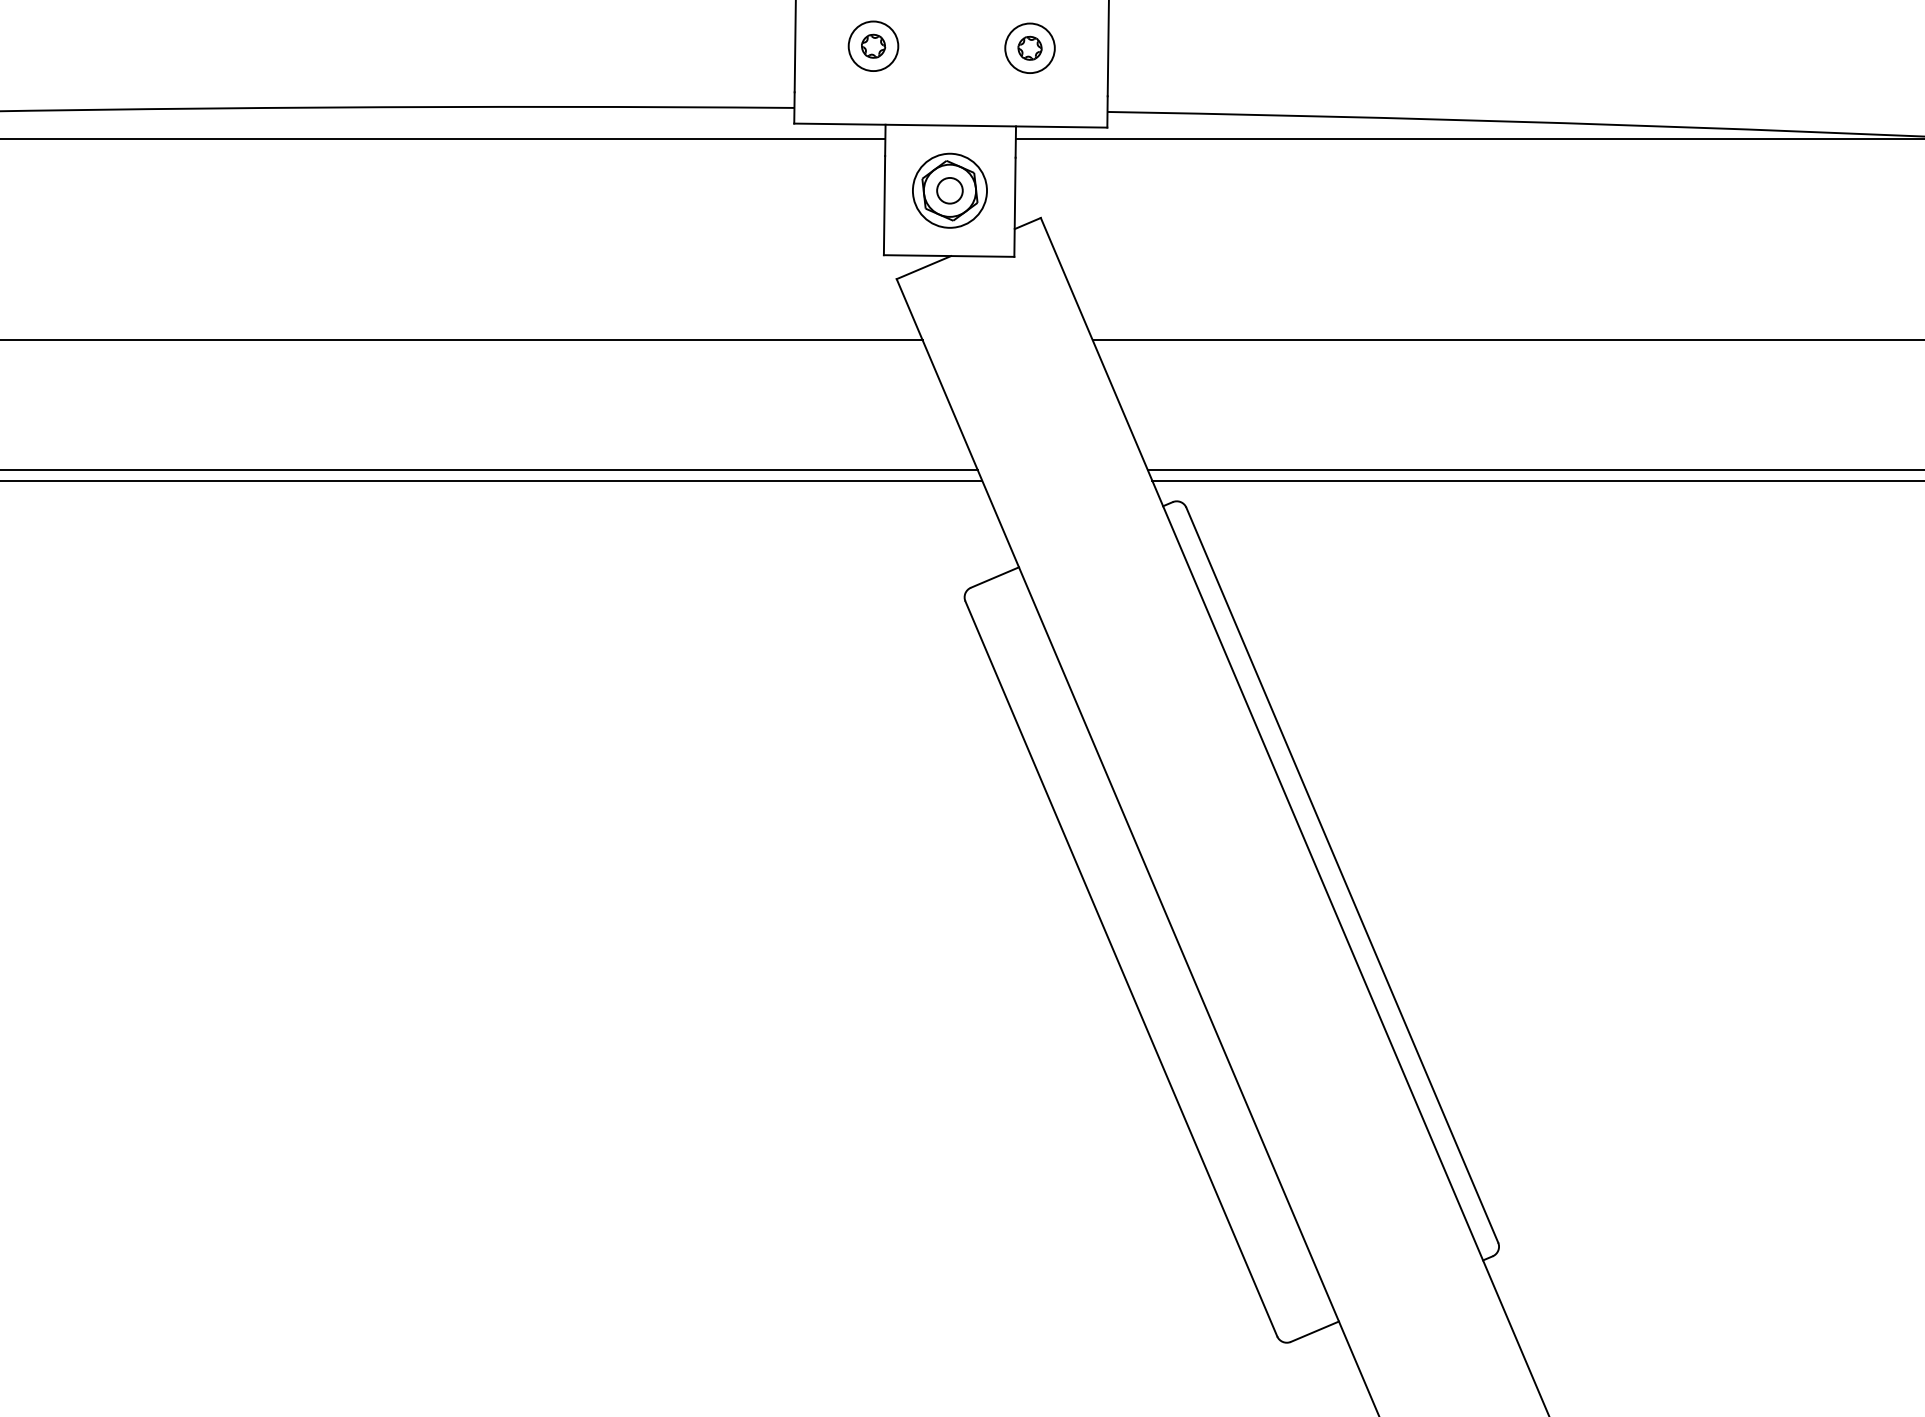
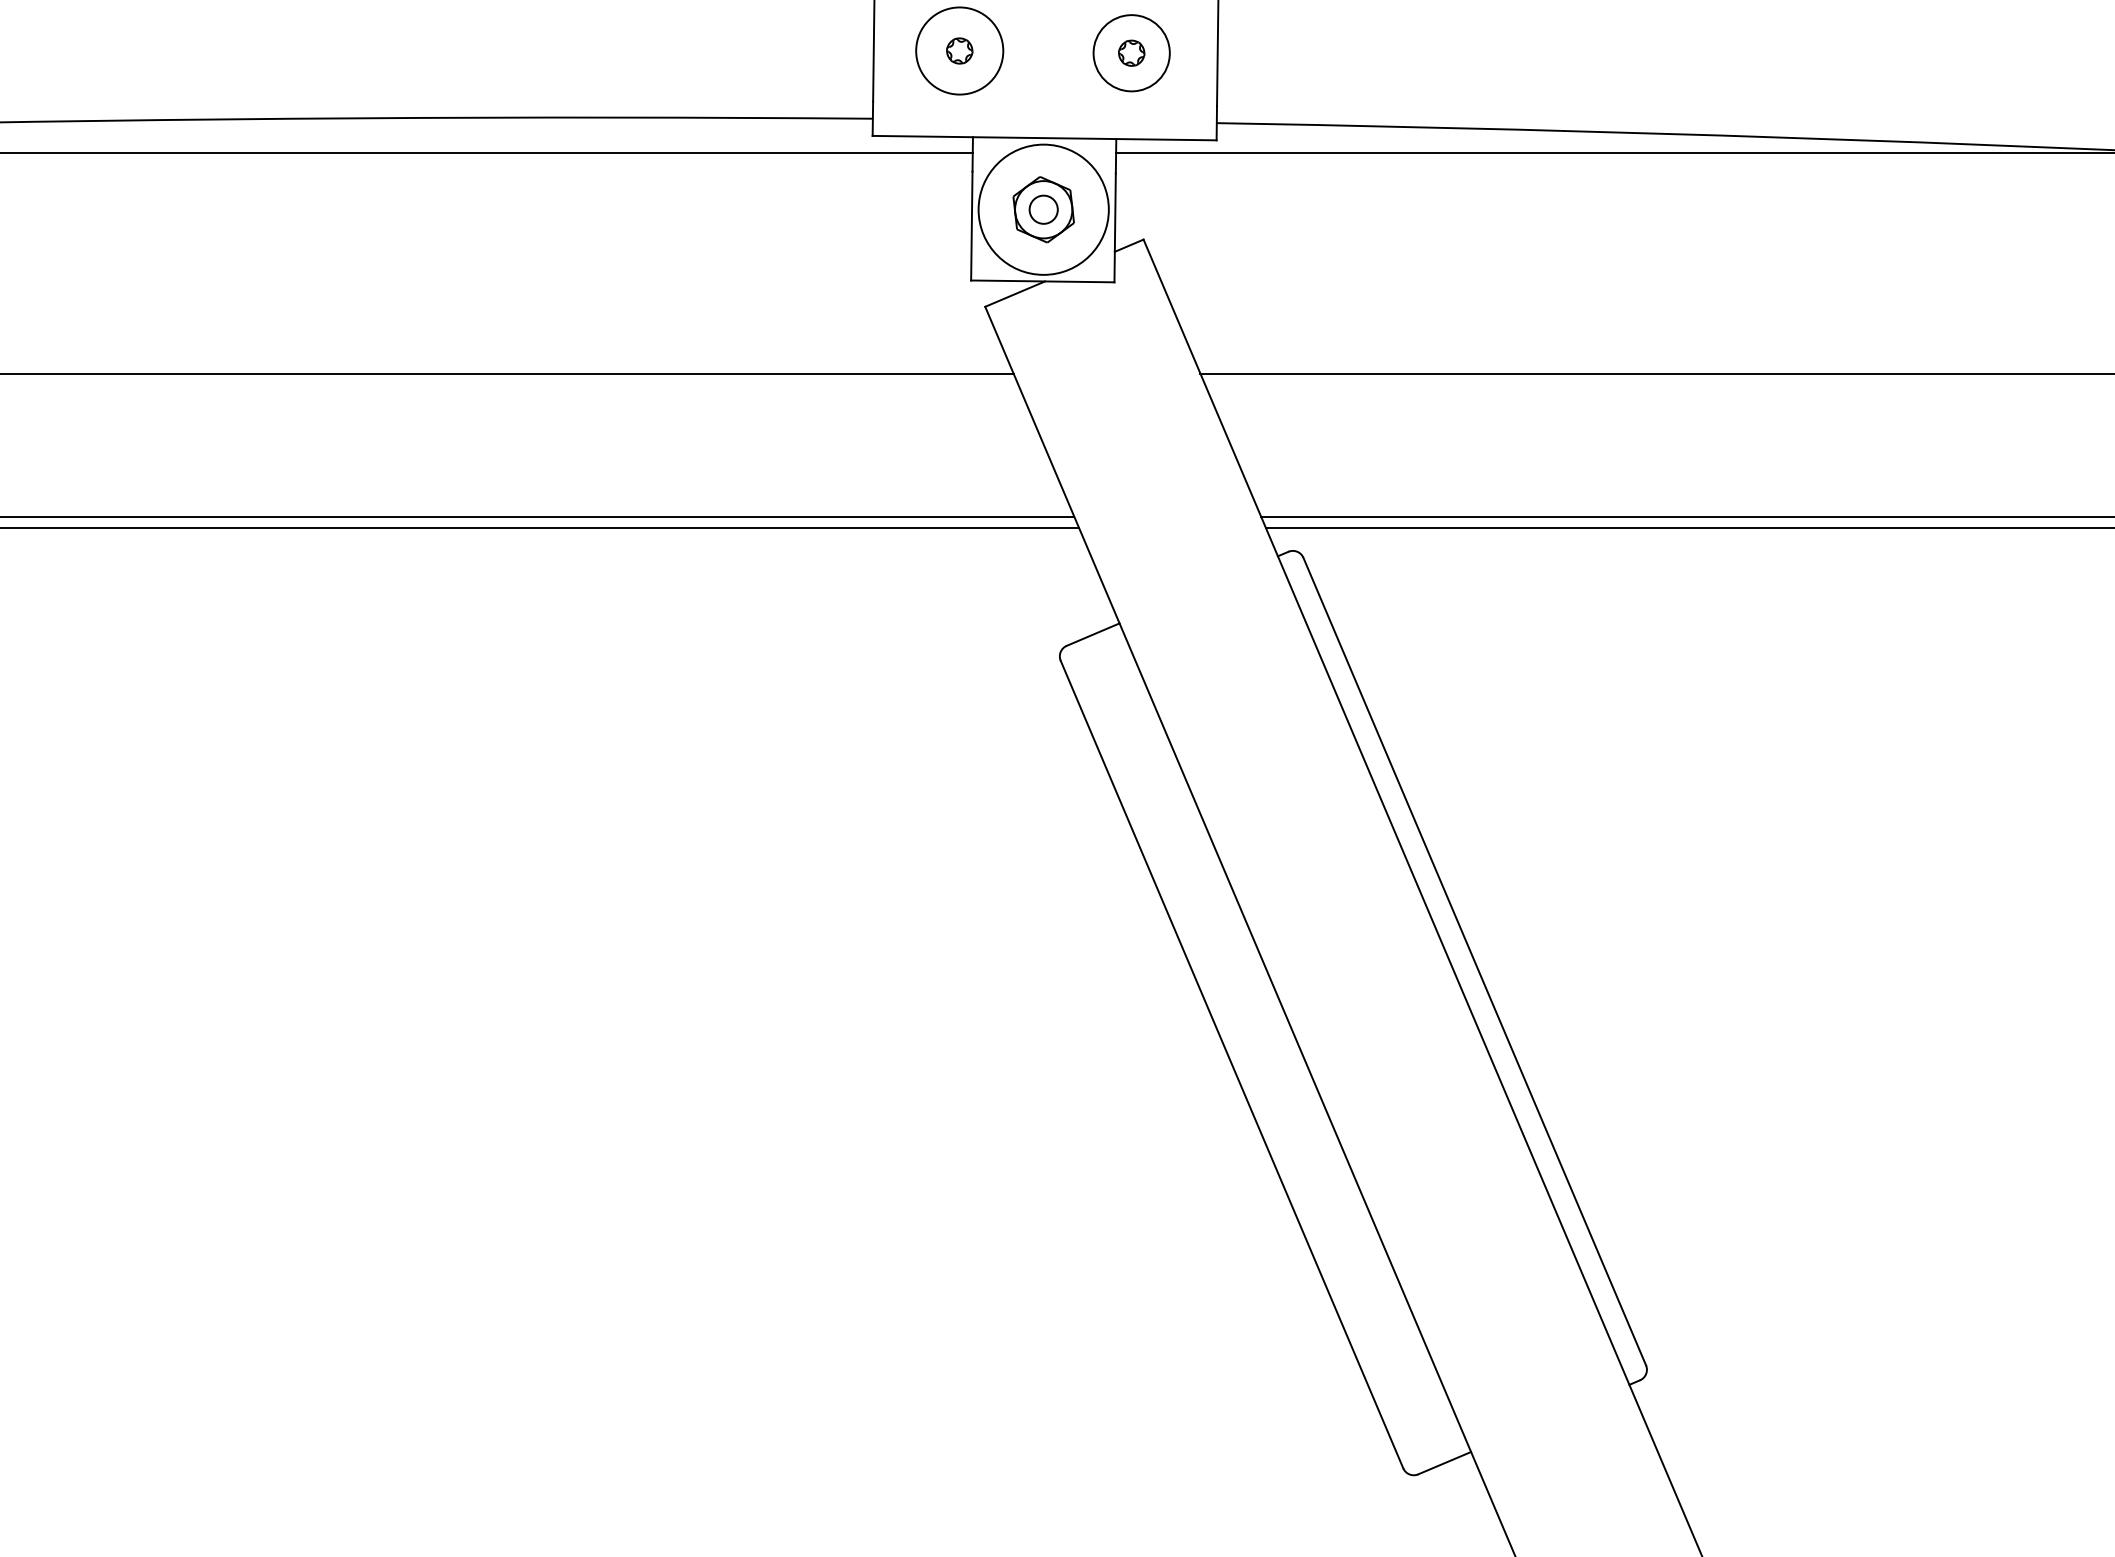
circle: (873, 46) -> (959, 51), size x1.6
circle: (1029, 48) -> (1131, 53), size x1.4
circle: (949, 190) -> (1043, 209), size x1.6

